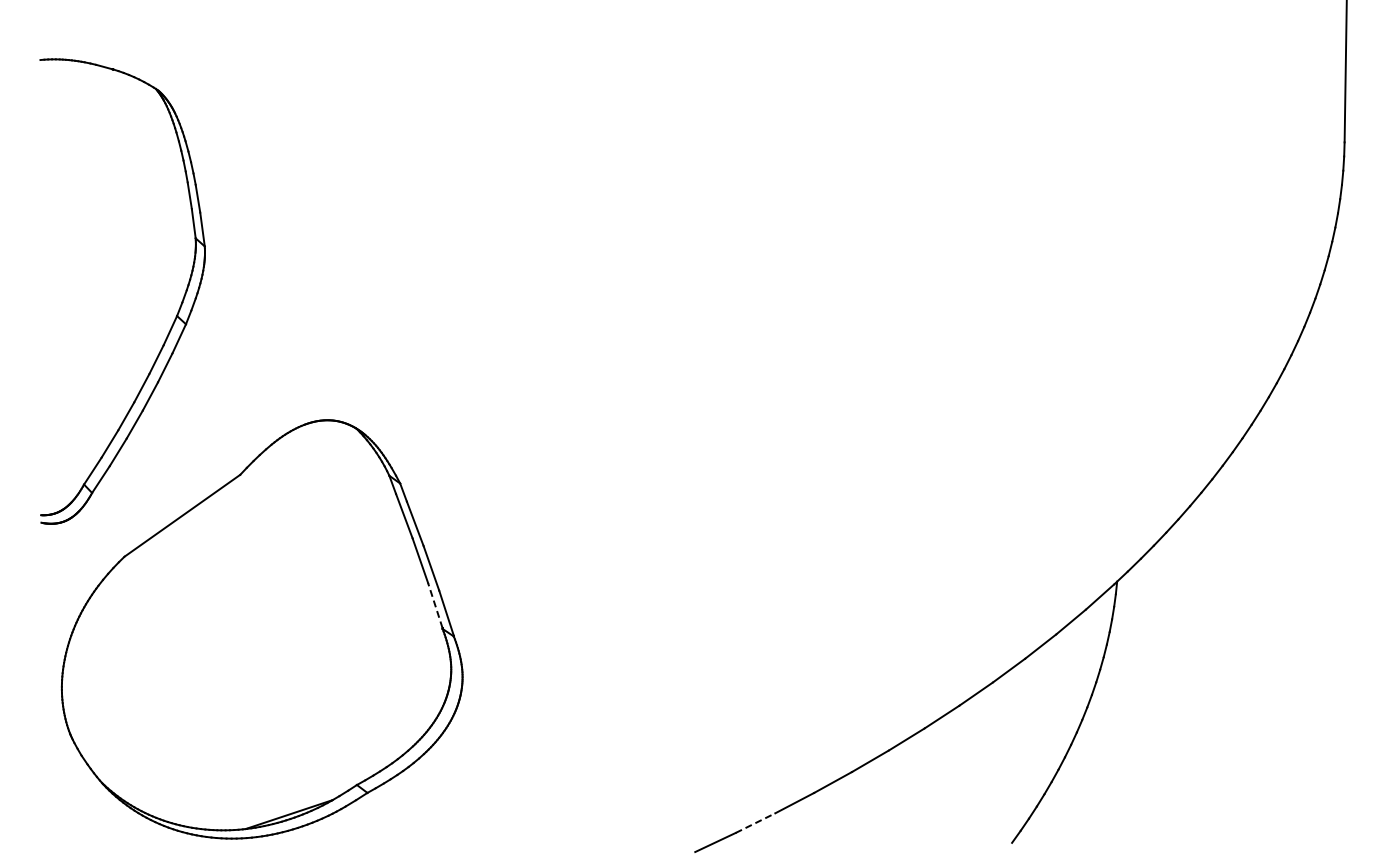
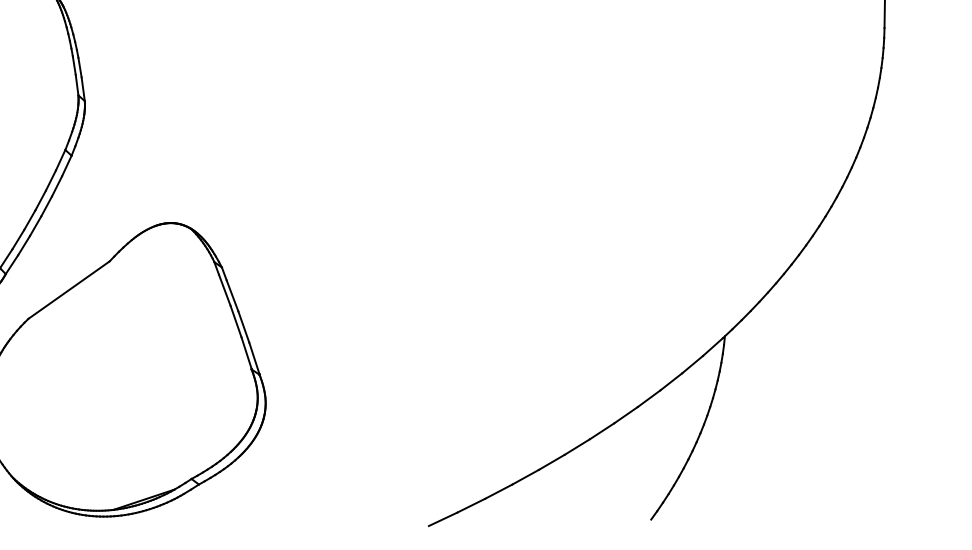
line: (435, 605) -> (246, 353), dashed -> solid
line: (755, 822) -> (471, 505), dashed -> solid

